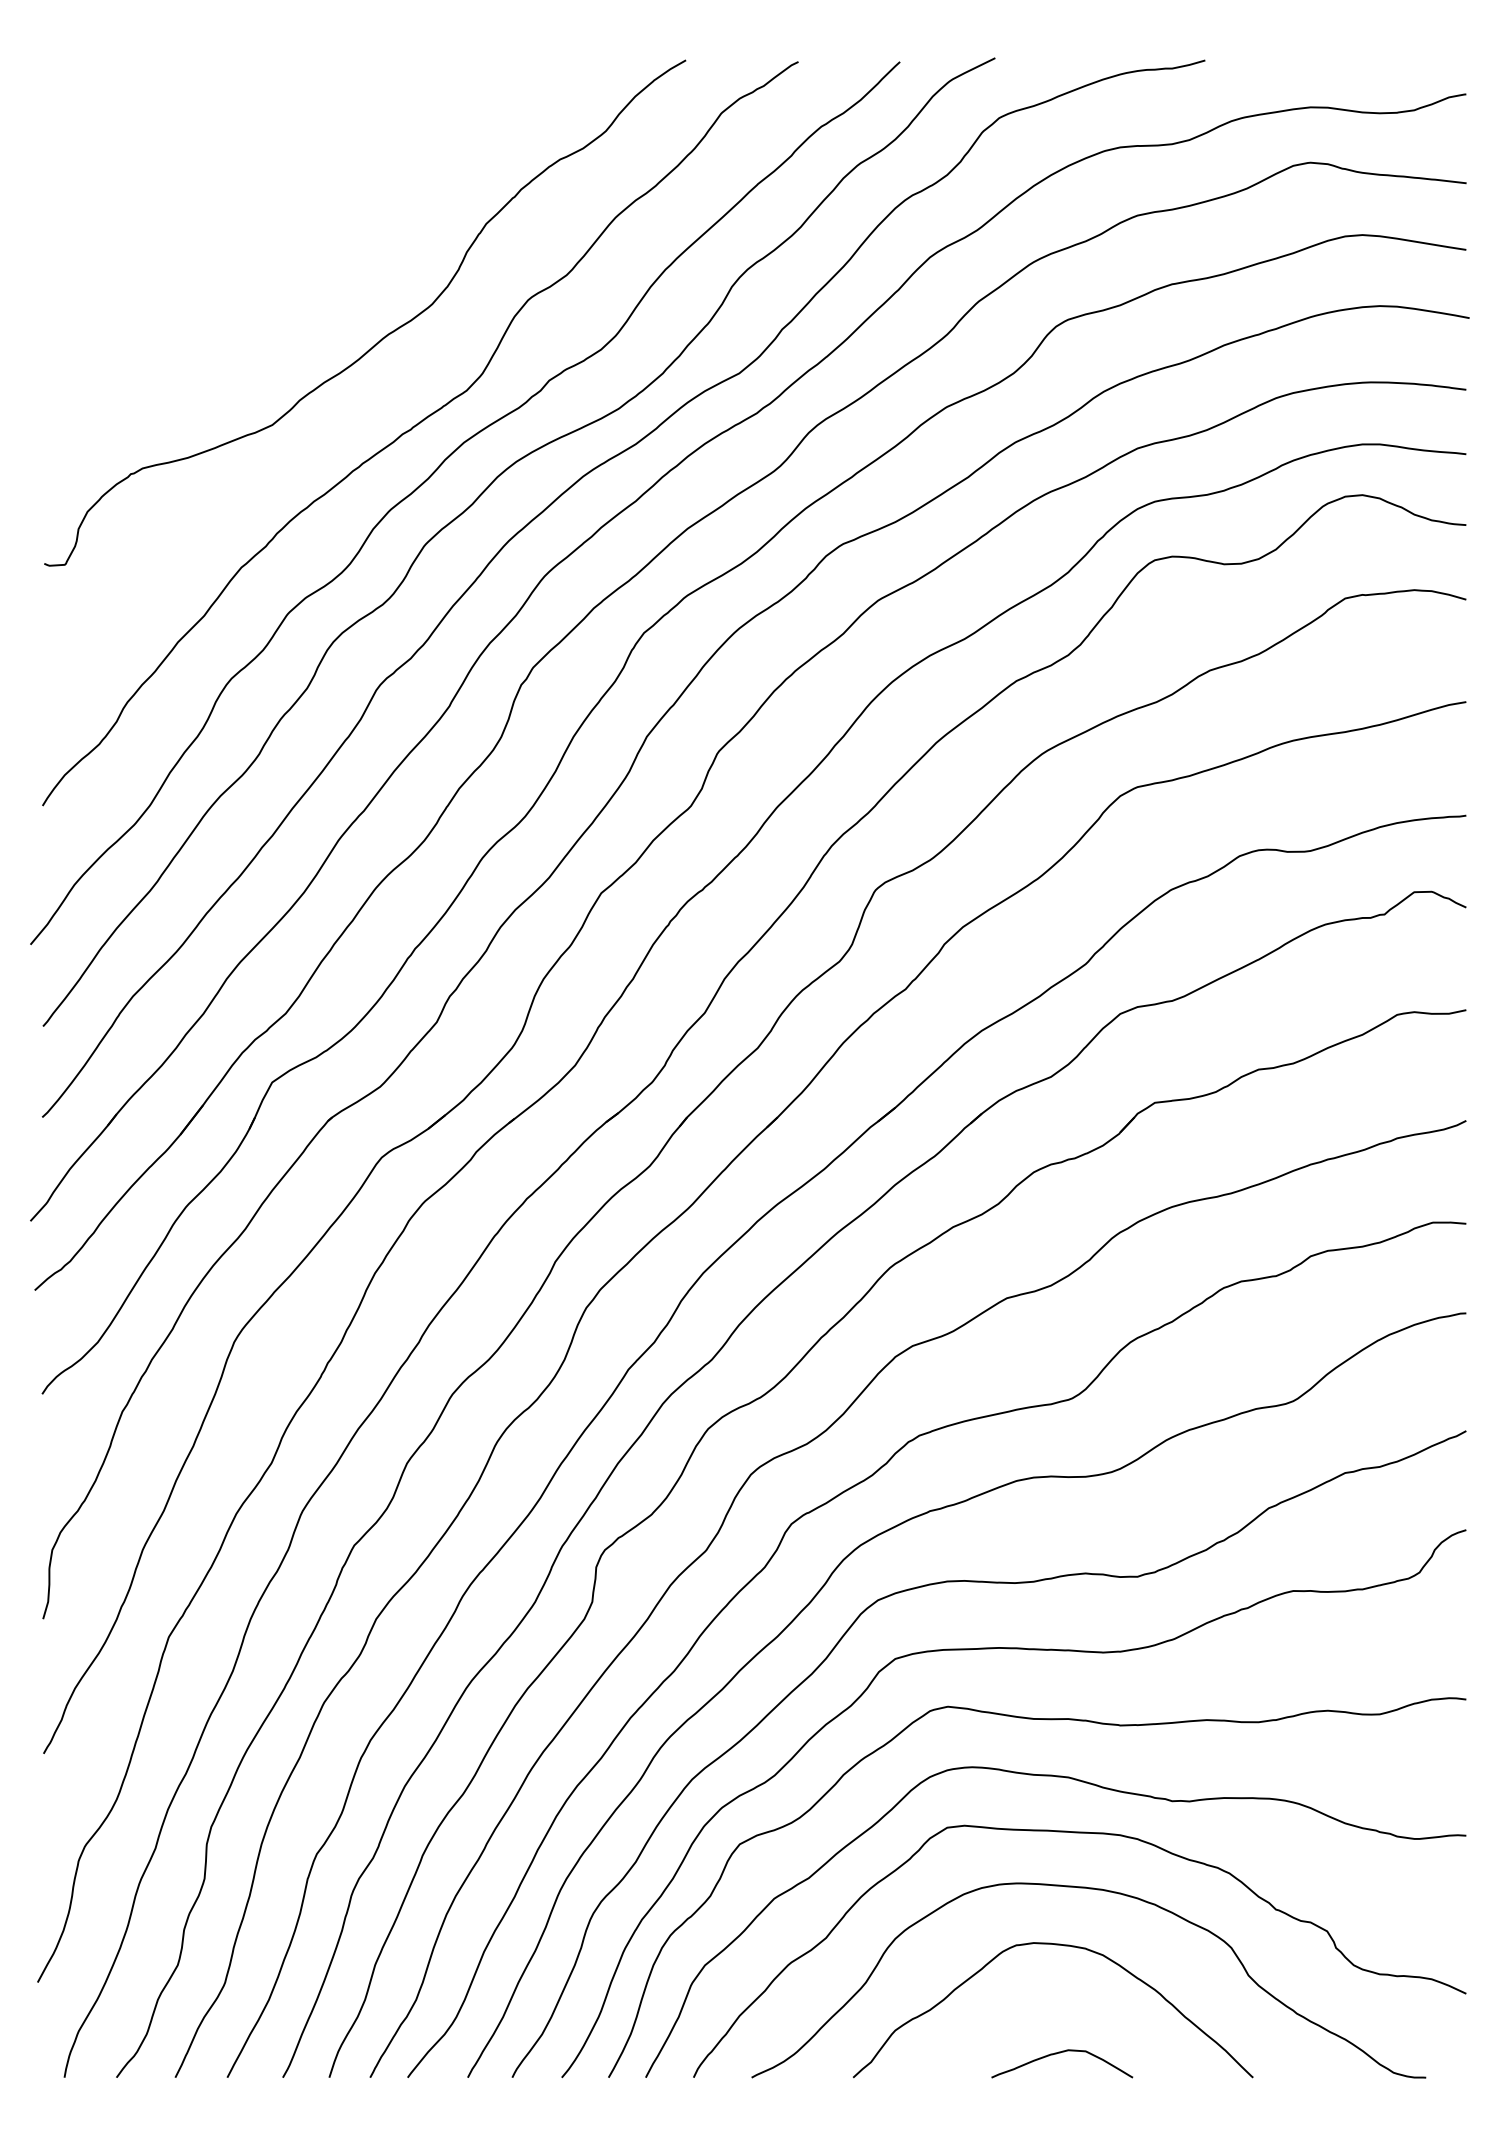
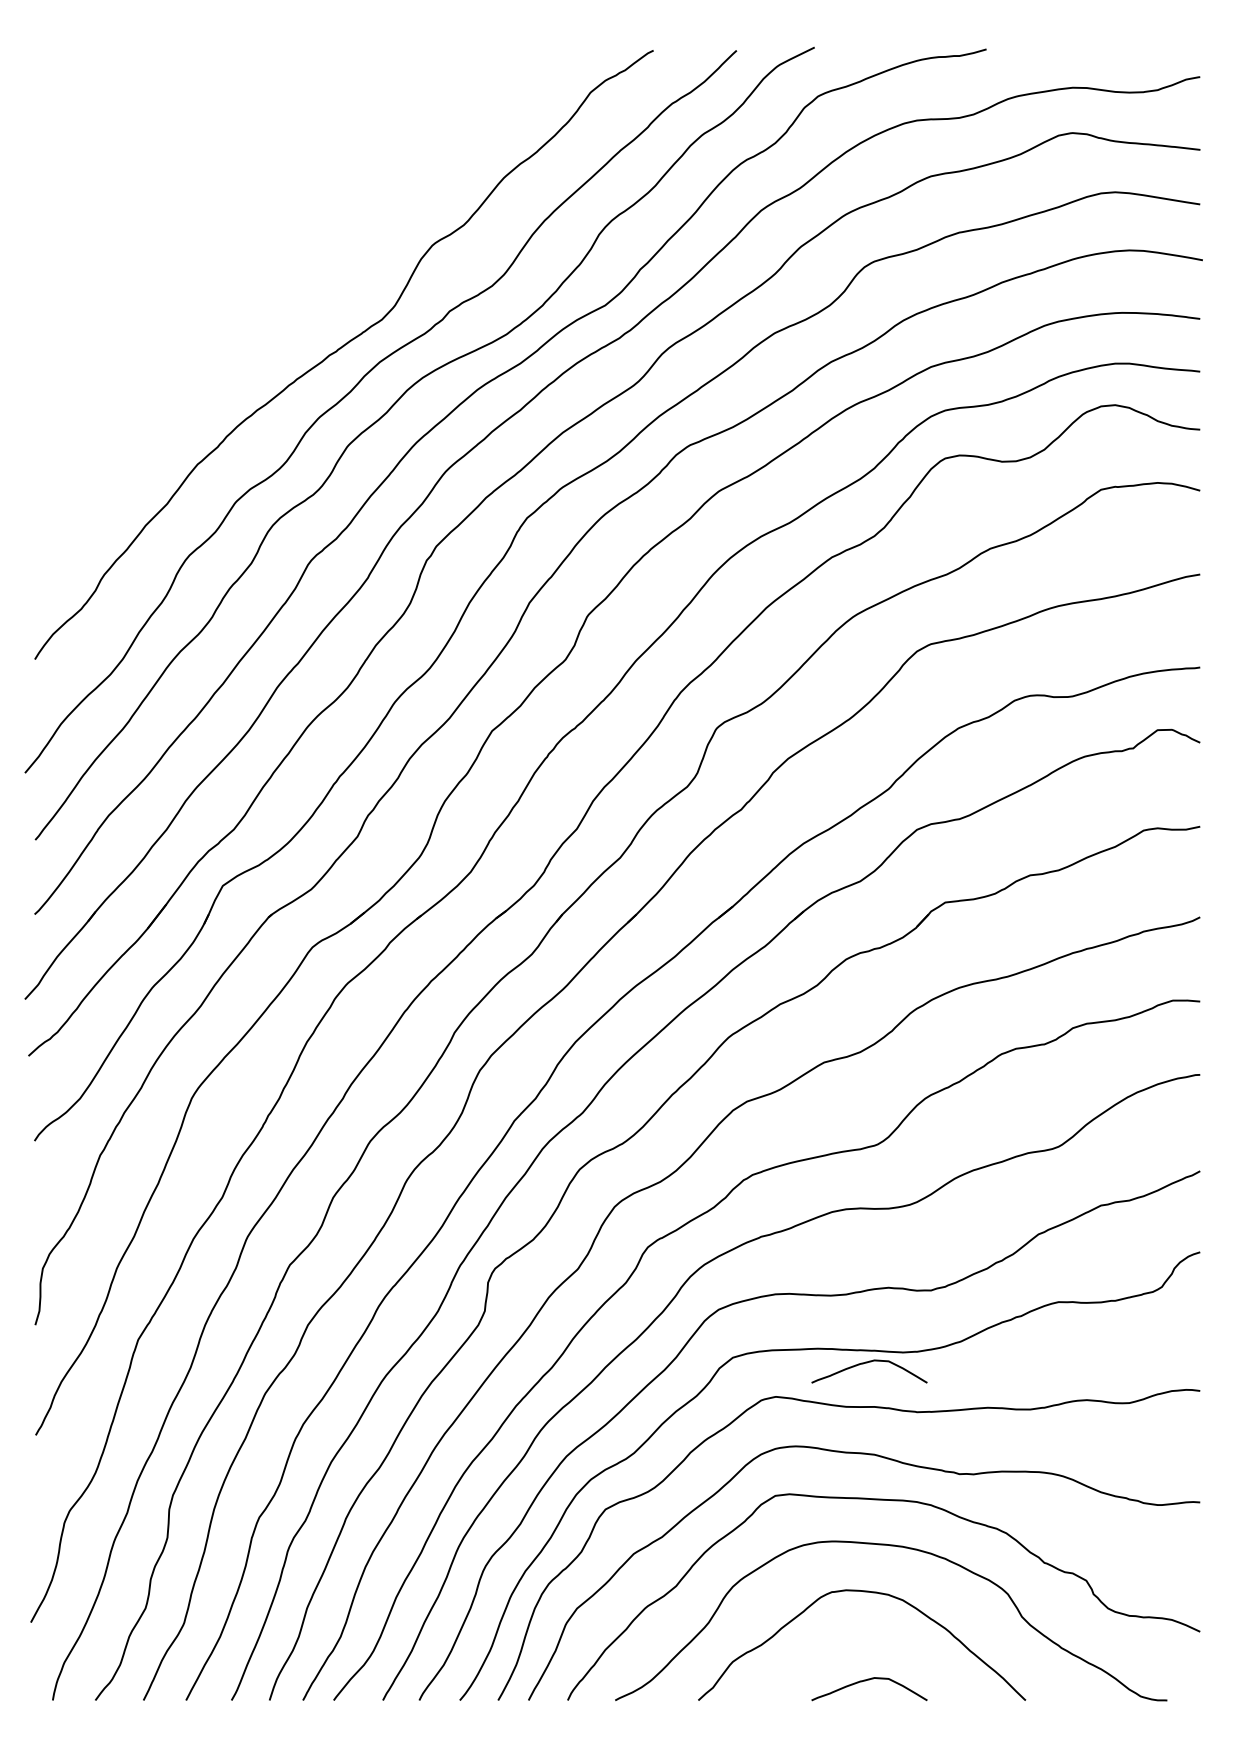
curve: (382, 337) -> (313, 276), removed
curve: (1060, 1665) -> (868, 1363), added

